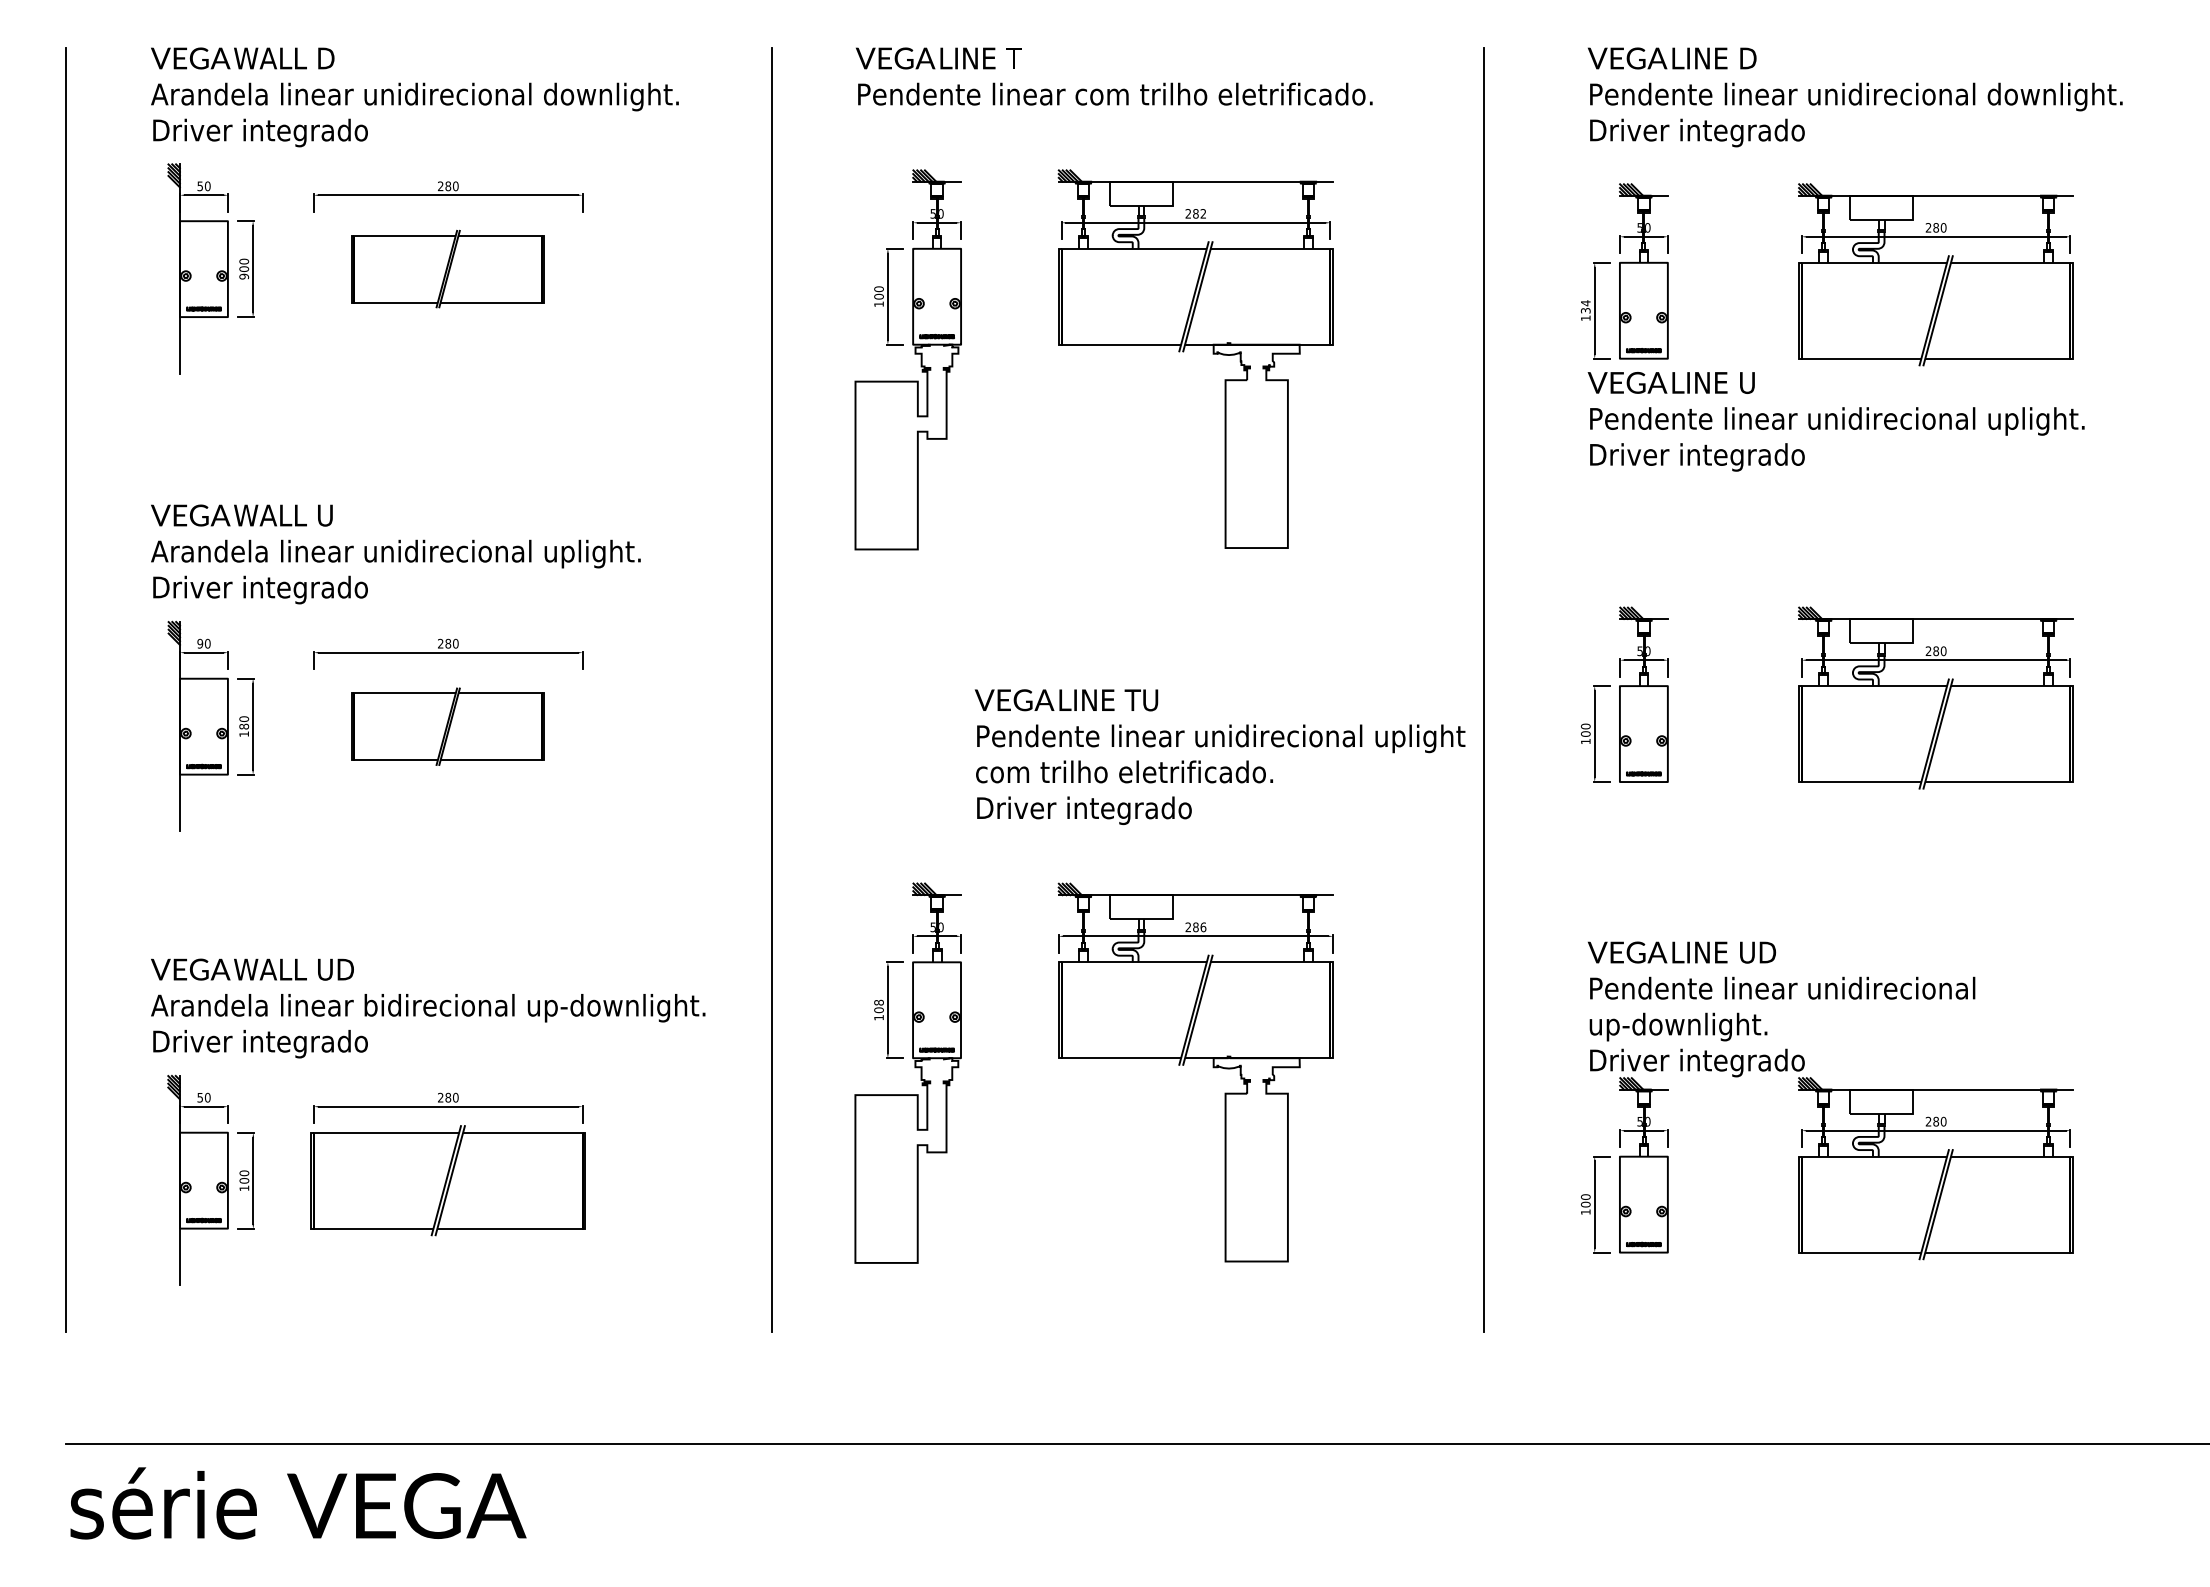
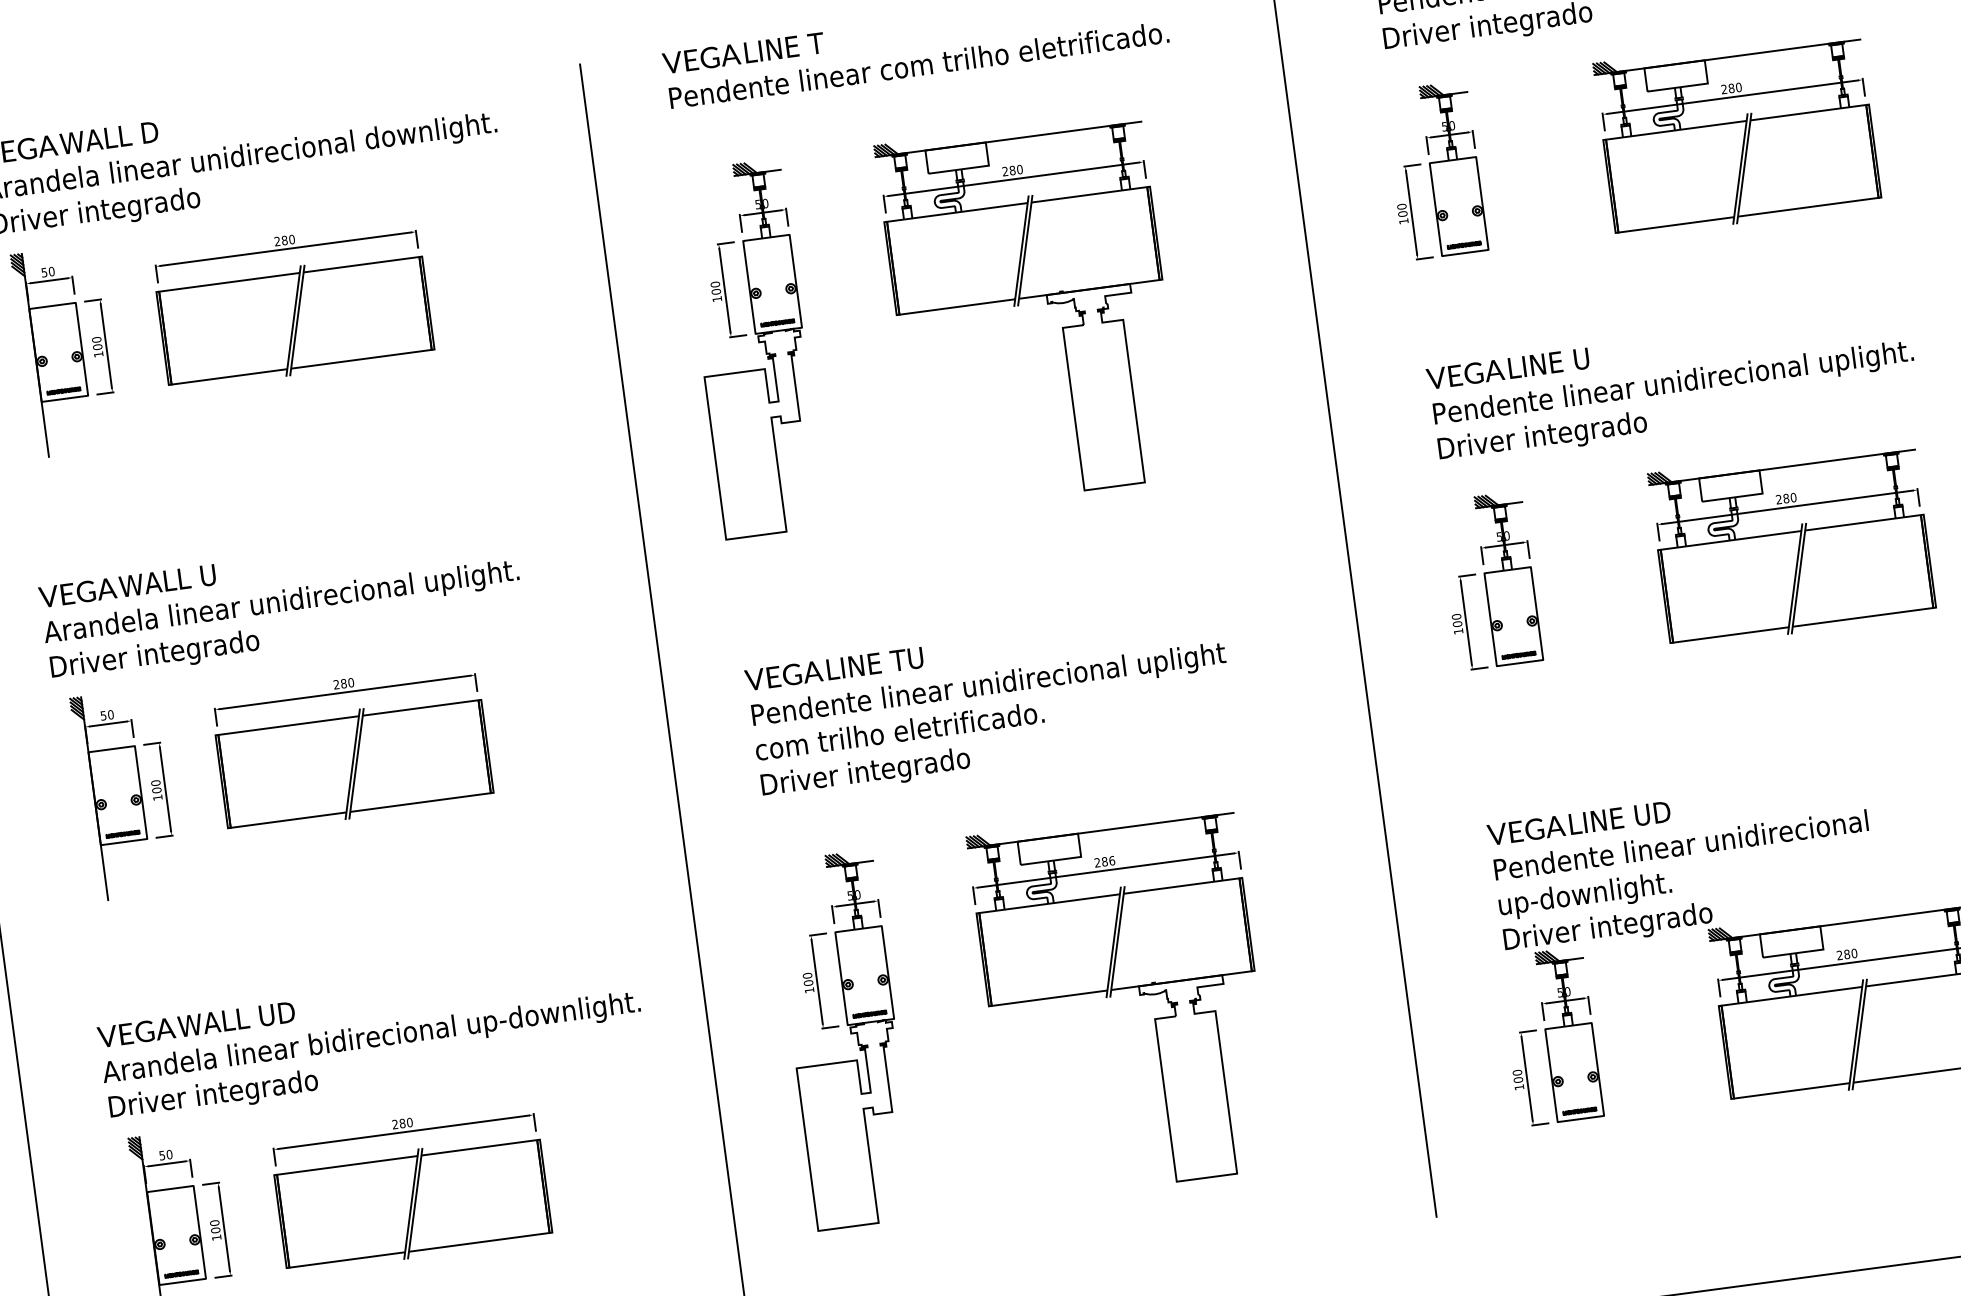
text: (1203, 213) -> (1019, 169), 282 -> 280
part: (447, 268) -> (294, 320), size x1.43
text: (244, 276) -> (98, 354), 900 -> 100
text: (1585, 306) -> (1402, 209), 134 -> 100
text: (1835, 421) -> (1671, 384), moved
text: (200, 643) -> (103, 715), 90 -> 50
text: (243, 726) -> (156, 790), 180 -> 100
part: (447, 726) -> (353, 763), size x1.43
text: (1219, 756) -> (989, 703), moved
text: (878, 1002) -> (807, 975), 108 -> 100

